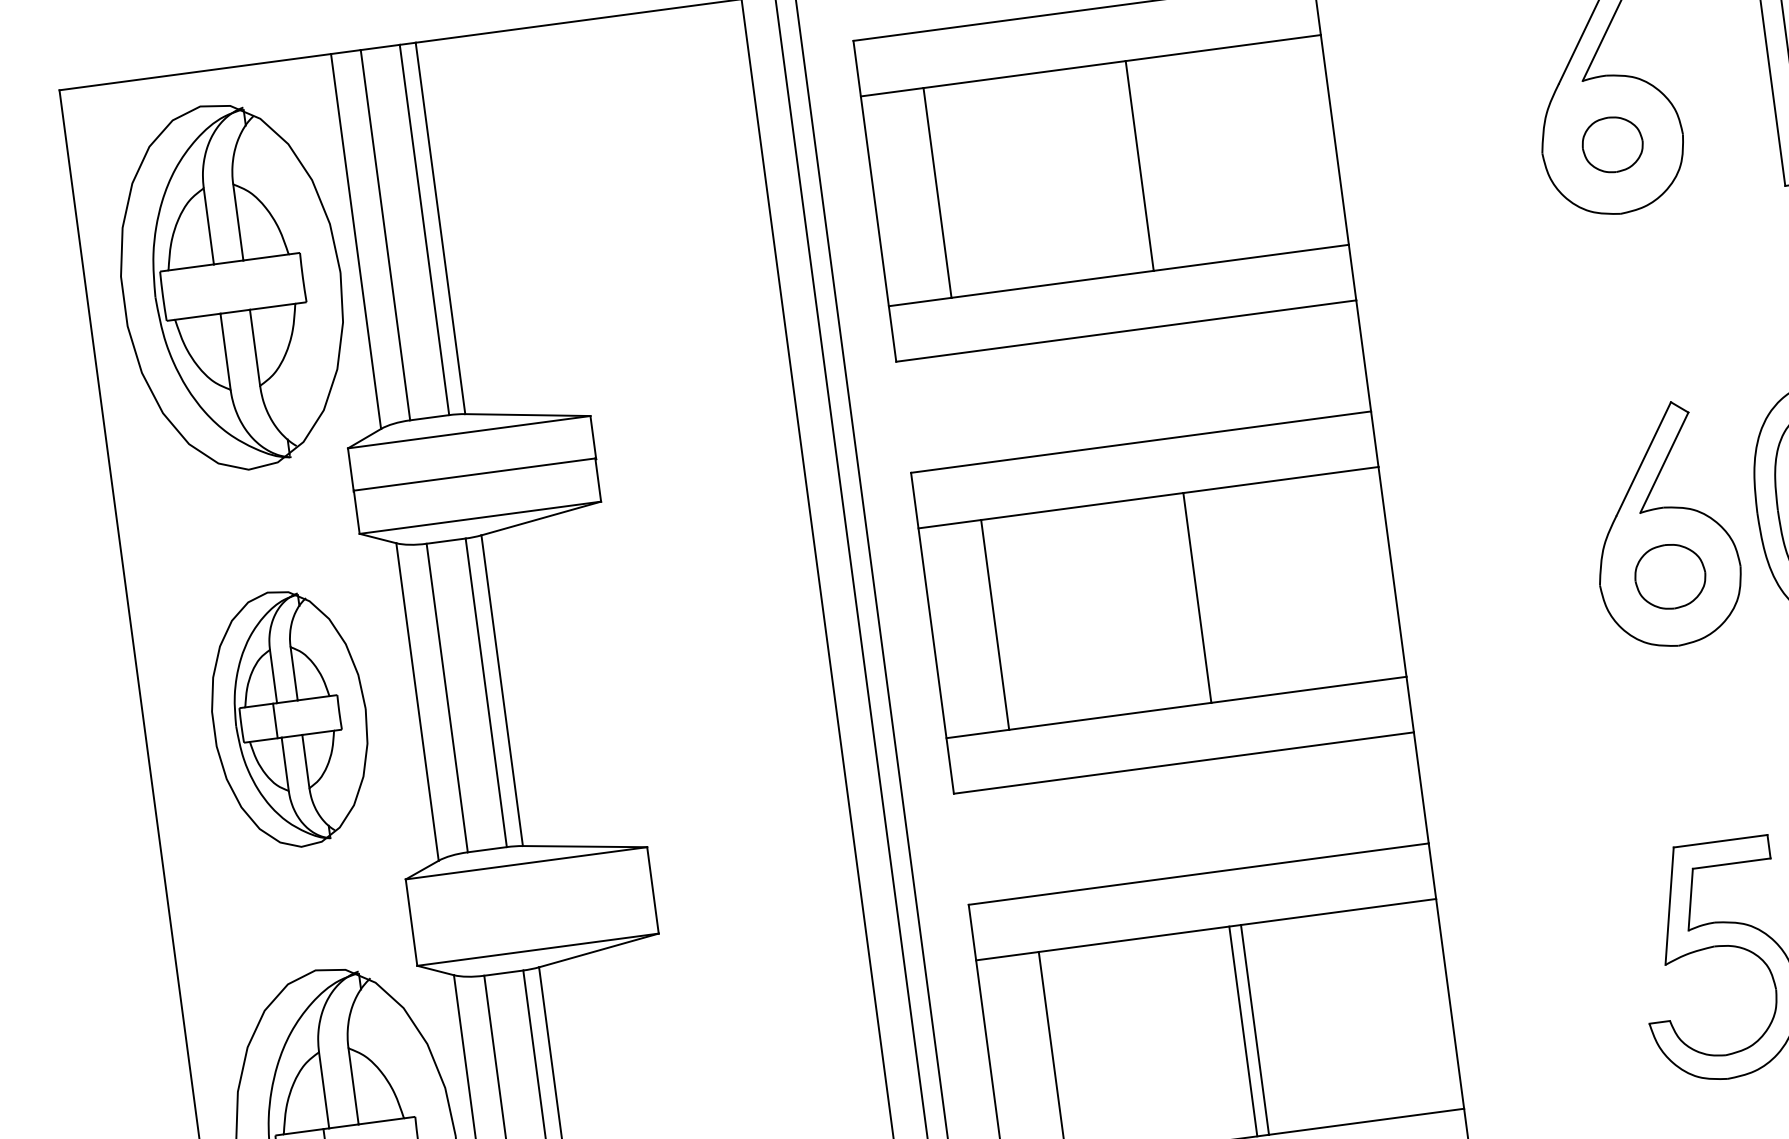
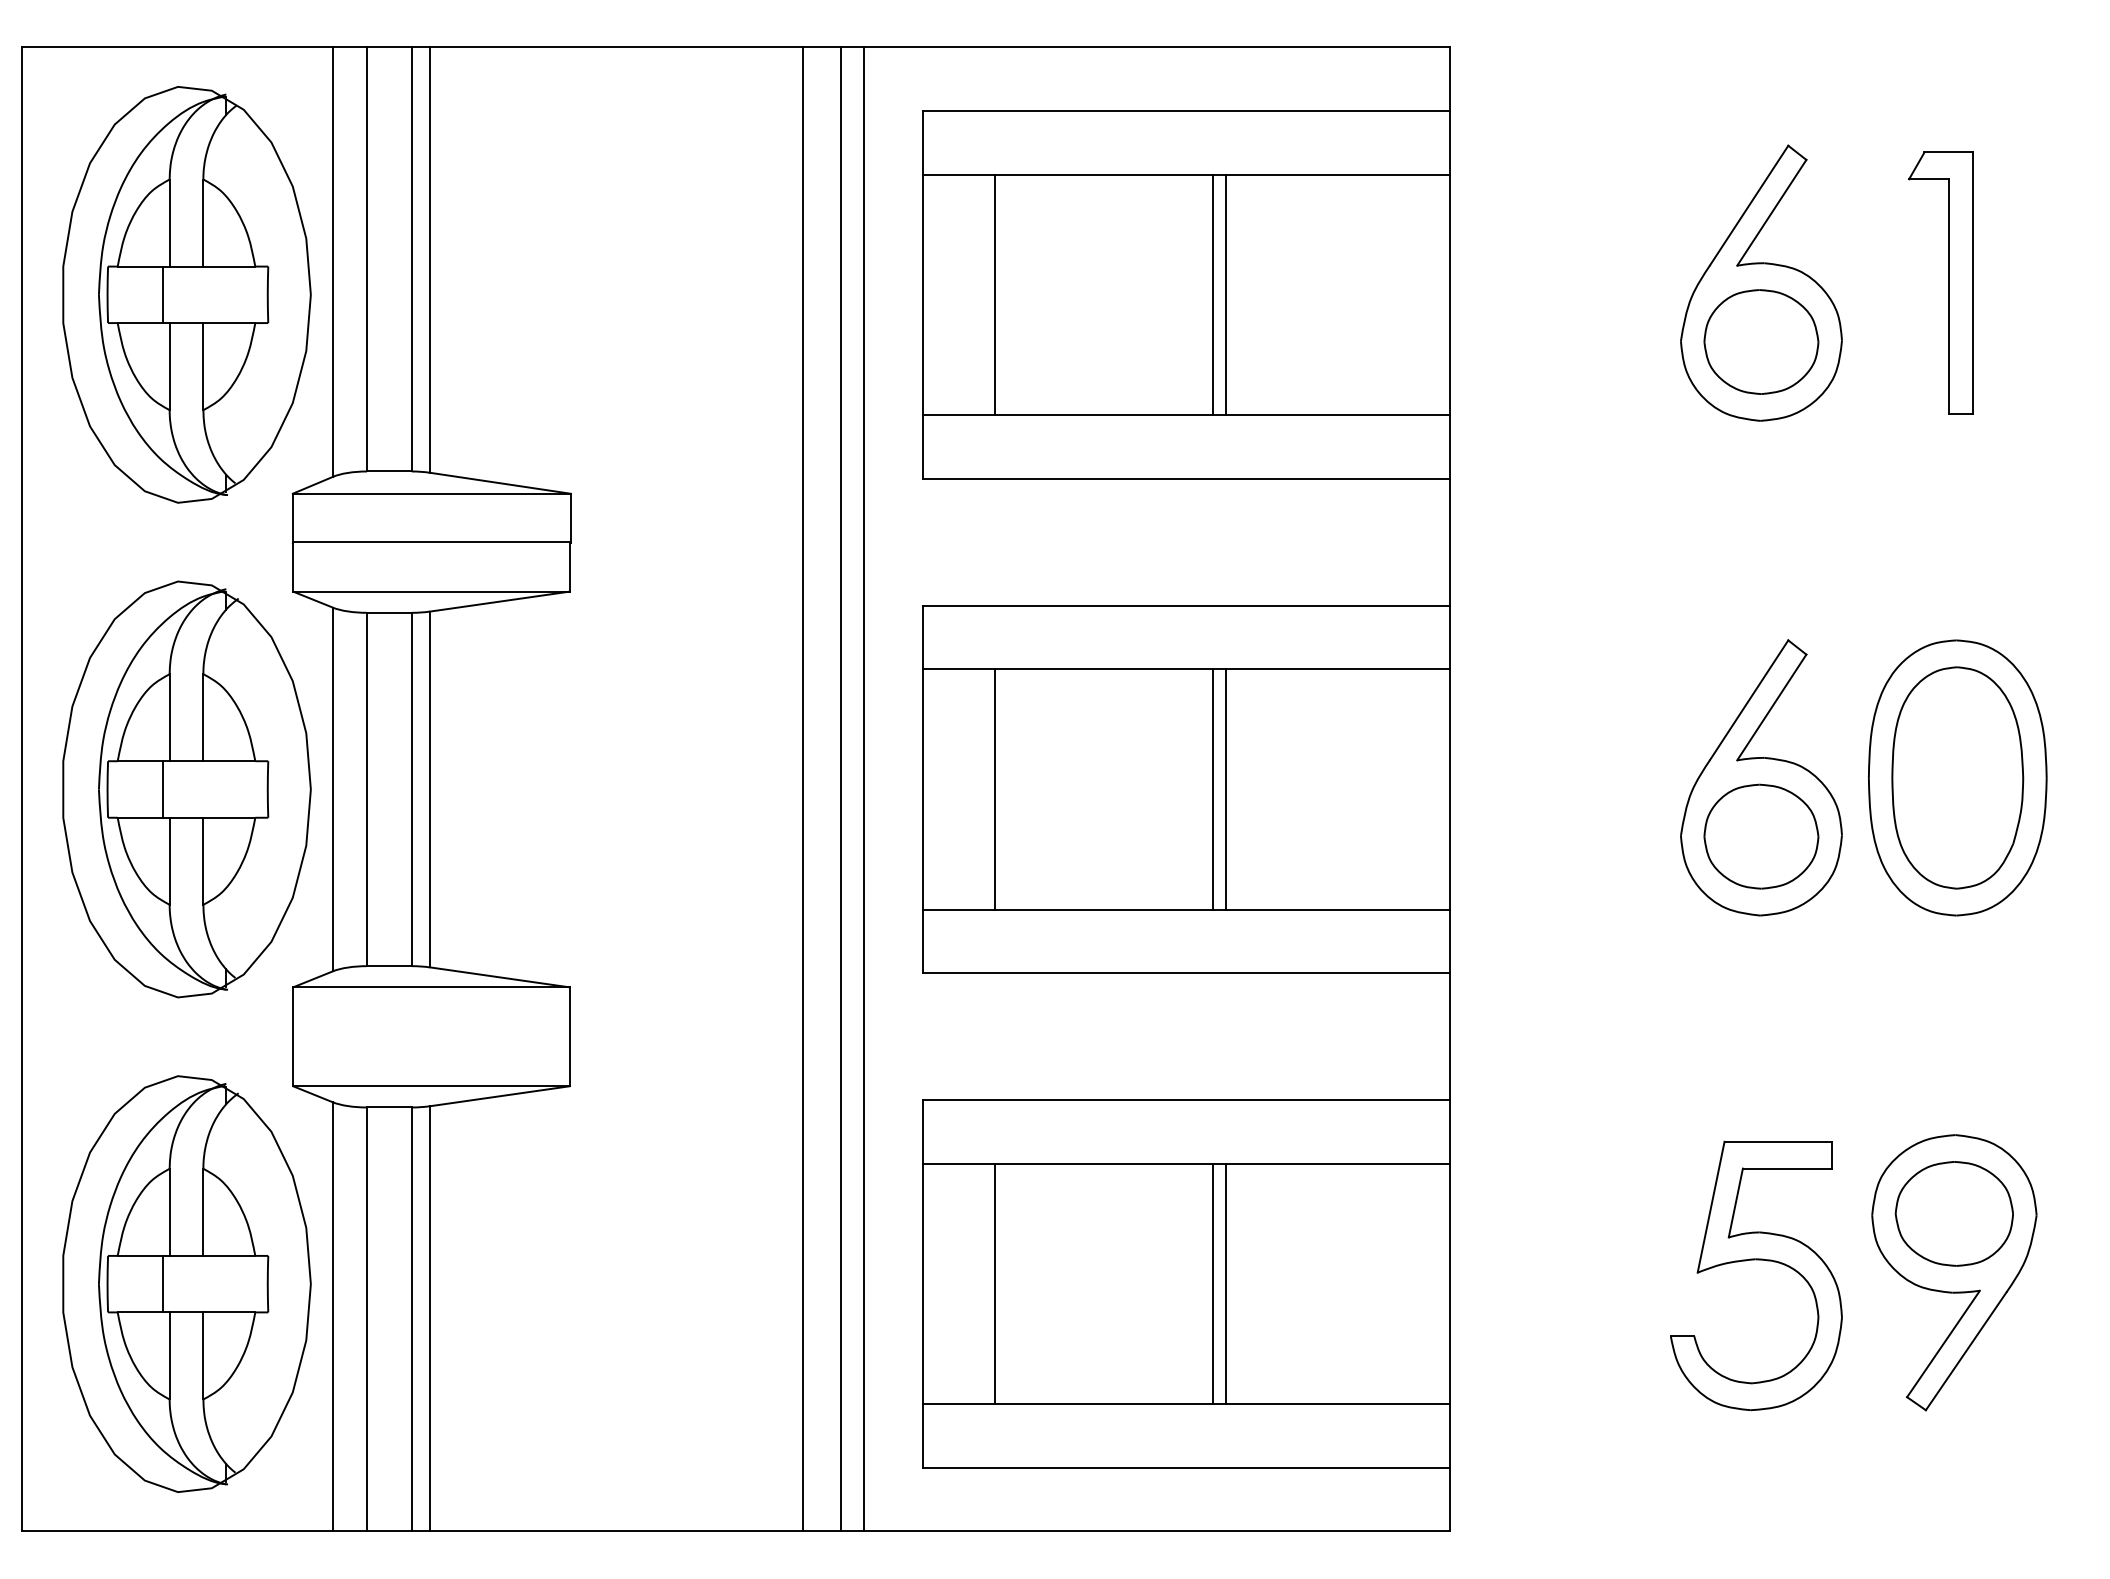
part: (1612, 144) -> (1761, 341), size x1.67
line: (1127, 167) -> (1212, 294), added
line: (211, 289) -> (163, 294), added
part: (1670, 576) -> (1761, 836), size x1.43
line: (1185, 599) -> (1212, 789), added
part: (289, 719) -> (186, 789), size x1.43

